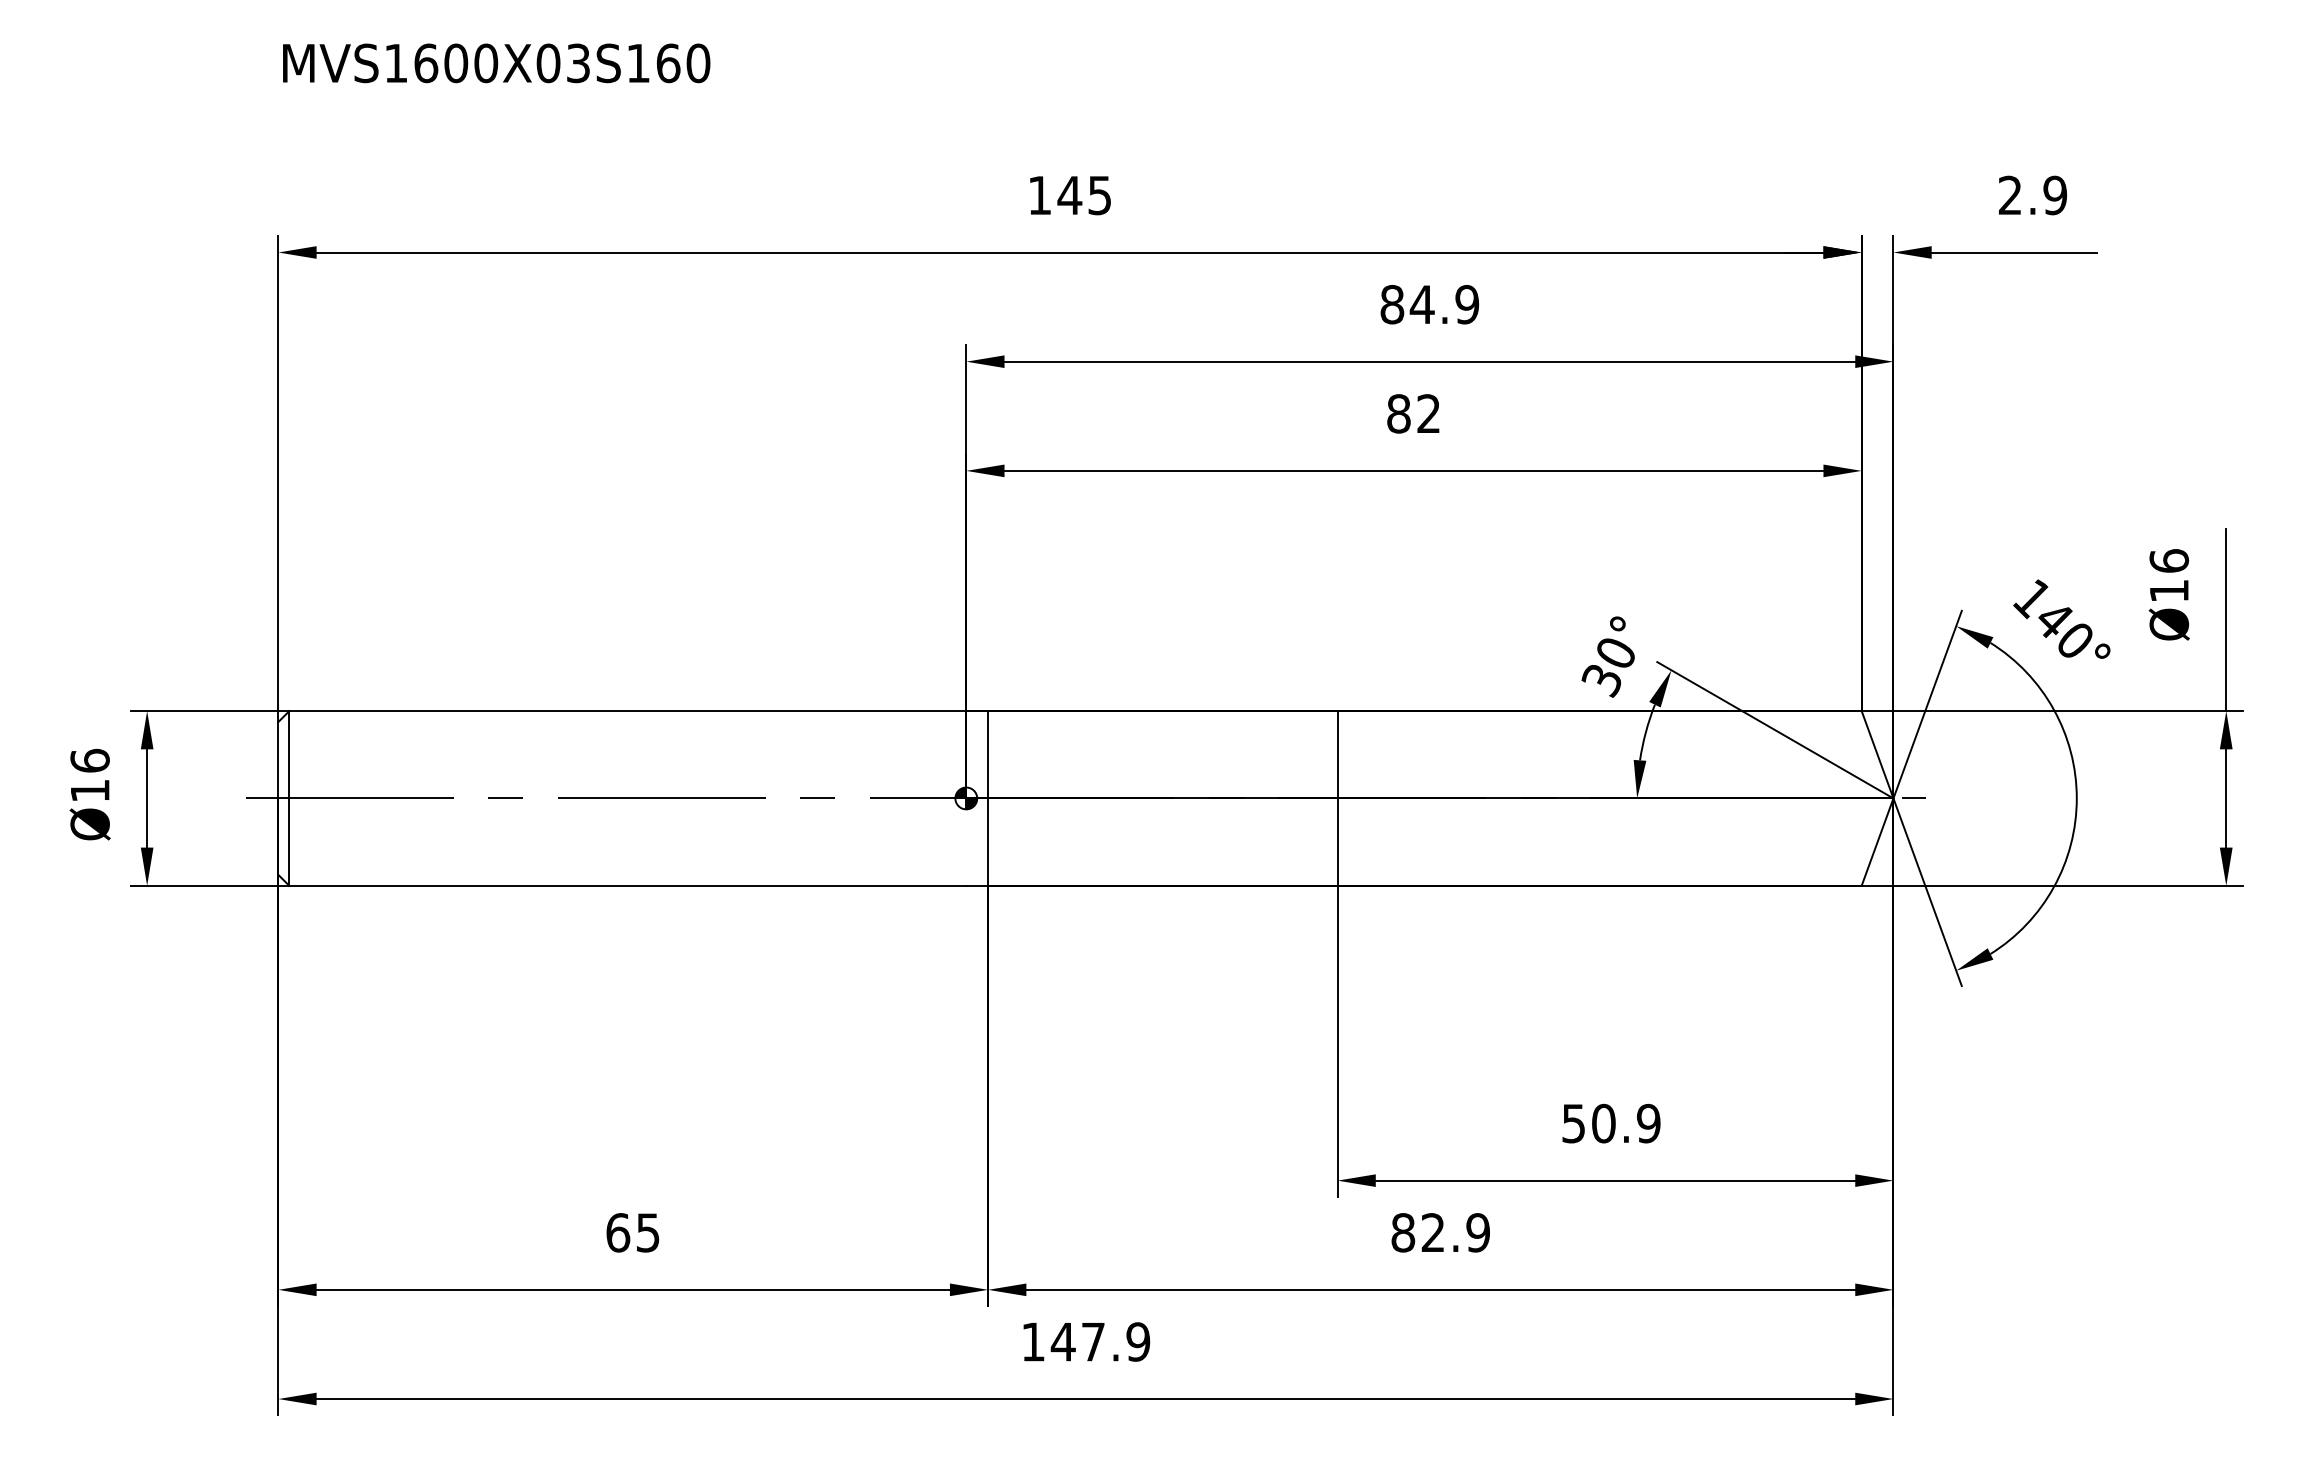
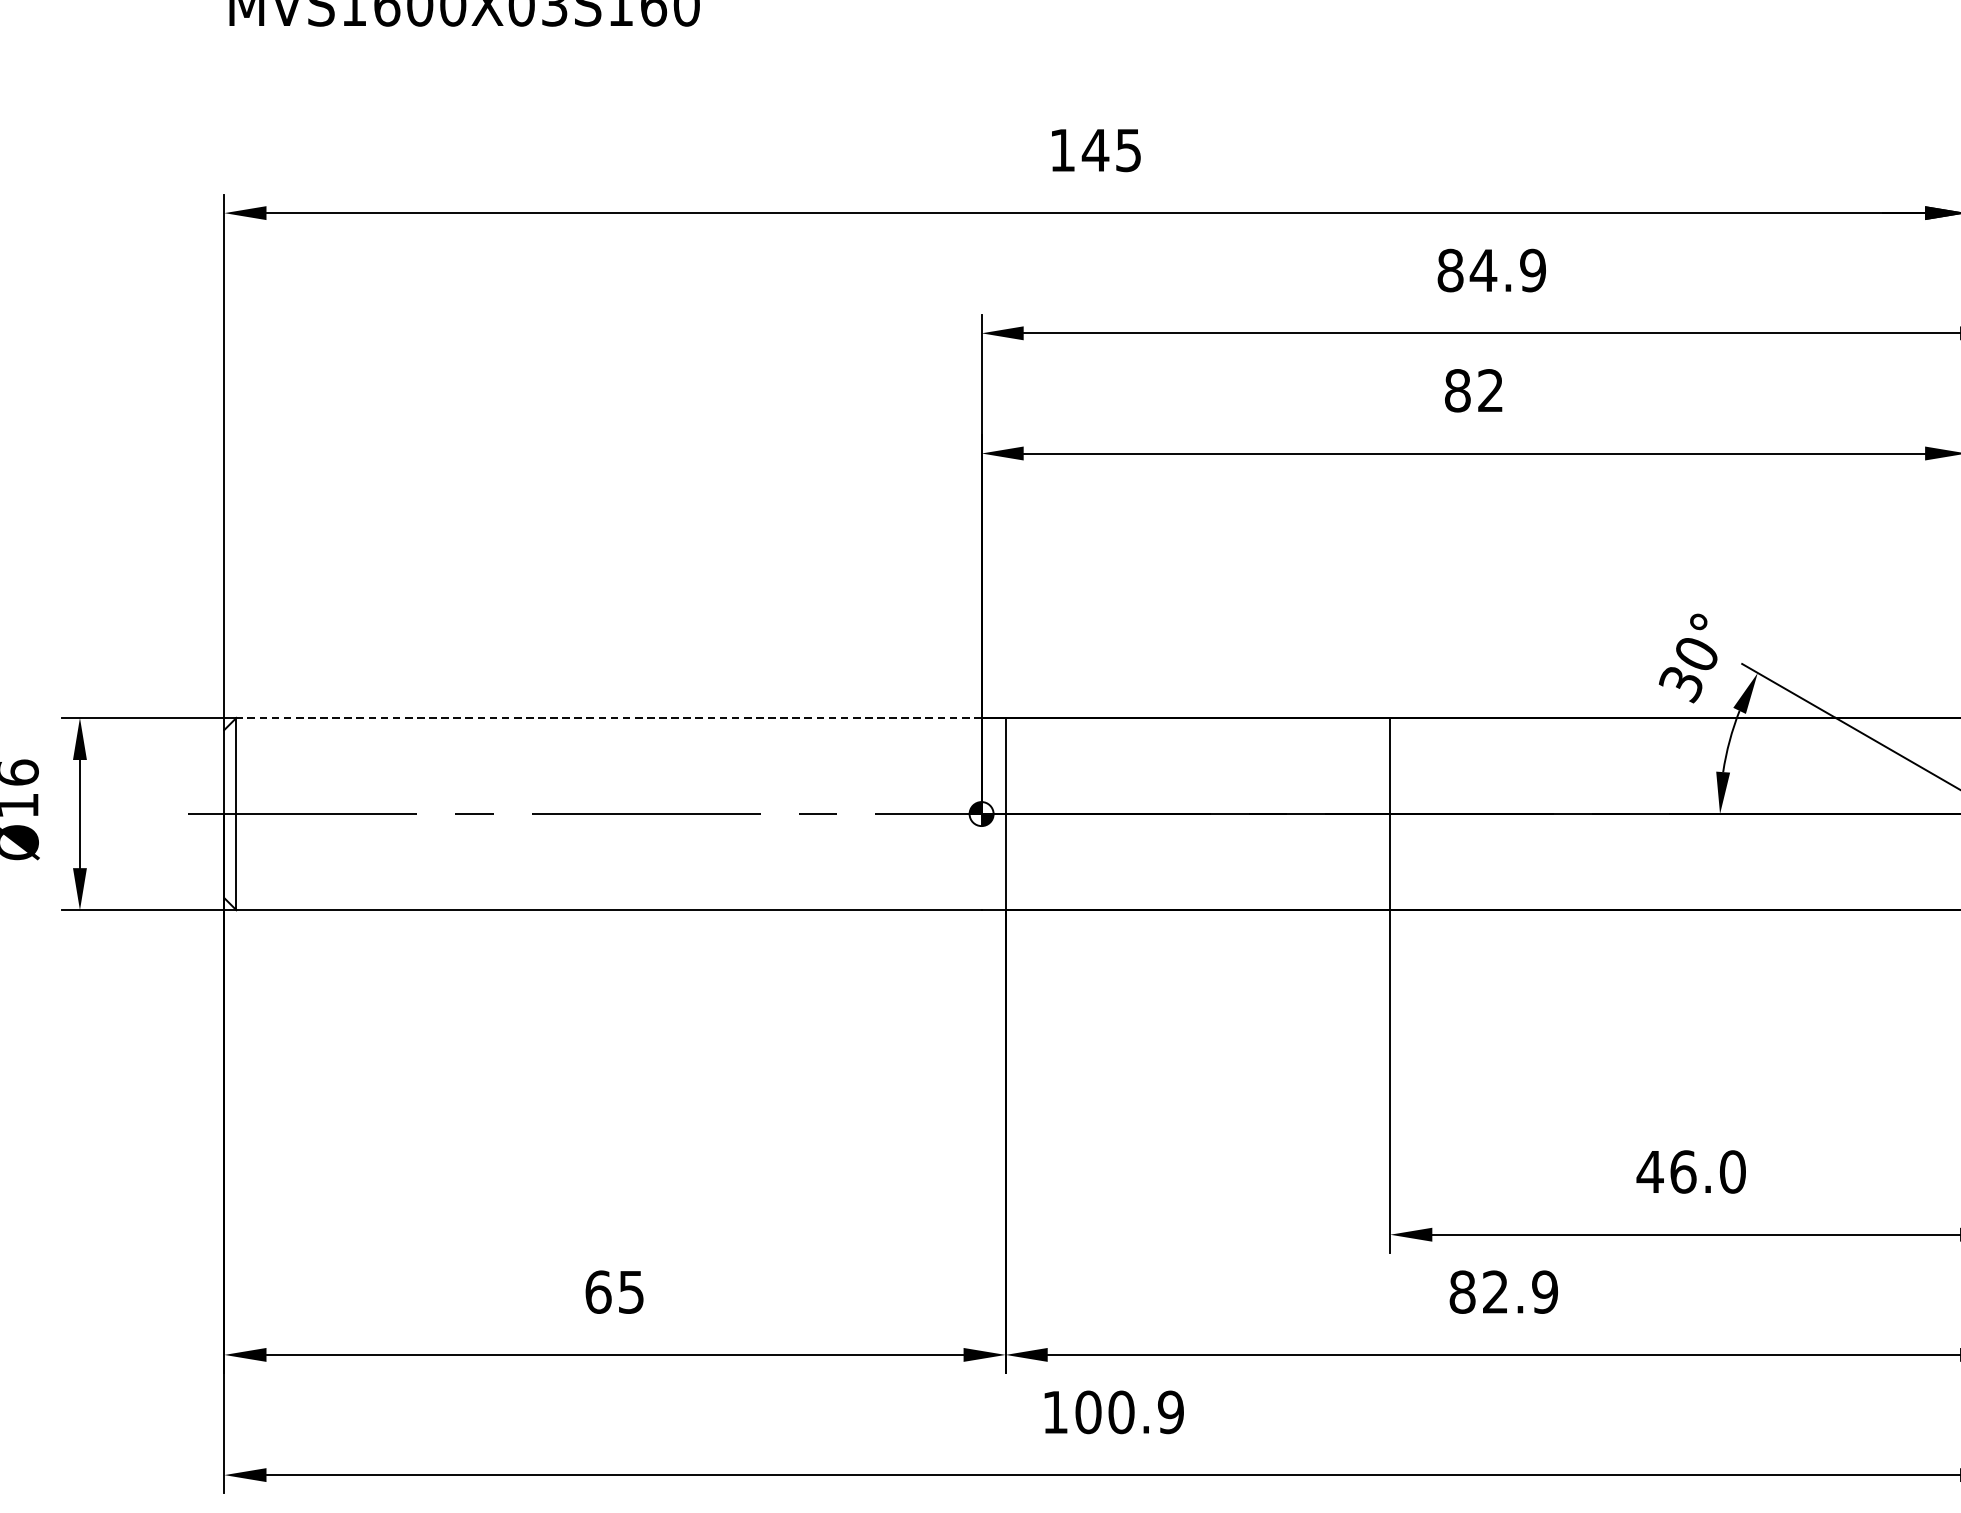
line: (627, 711) -> (608, 718), solid -> dashed
text: (1610, 1123) -> (1690, 1171), 50.9 -> 46.0
text: (1077, 1341) -> (1103, 1411), 147.9 -> 100.9

